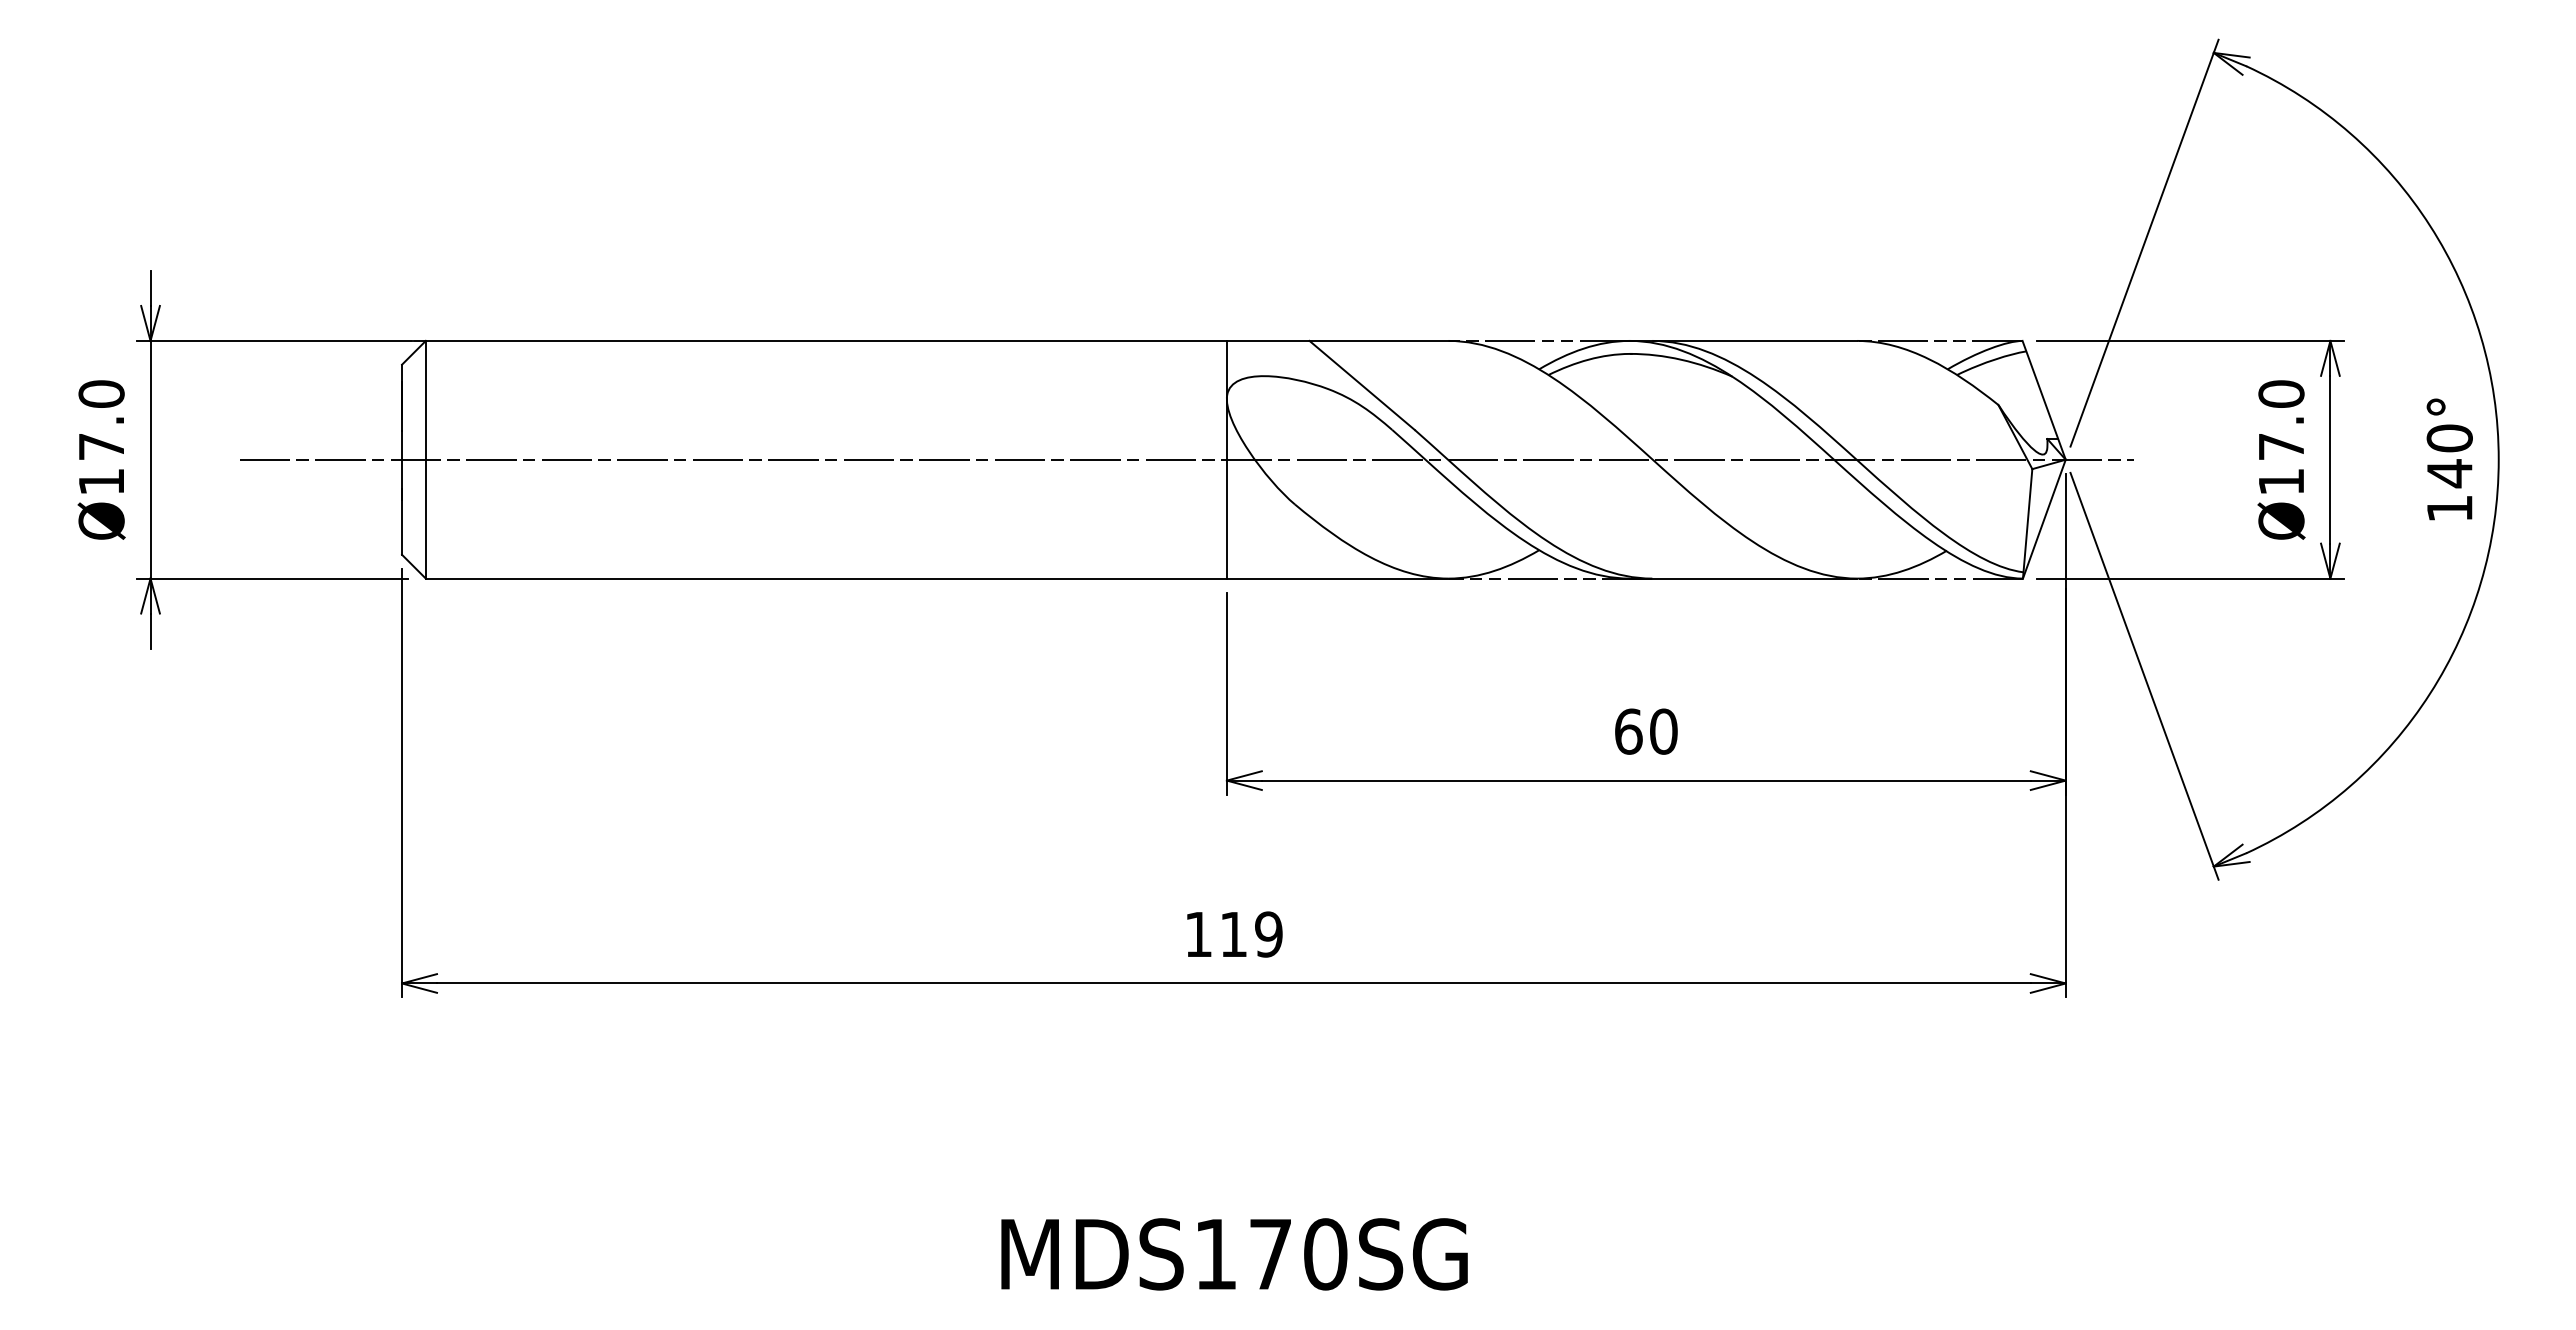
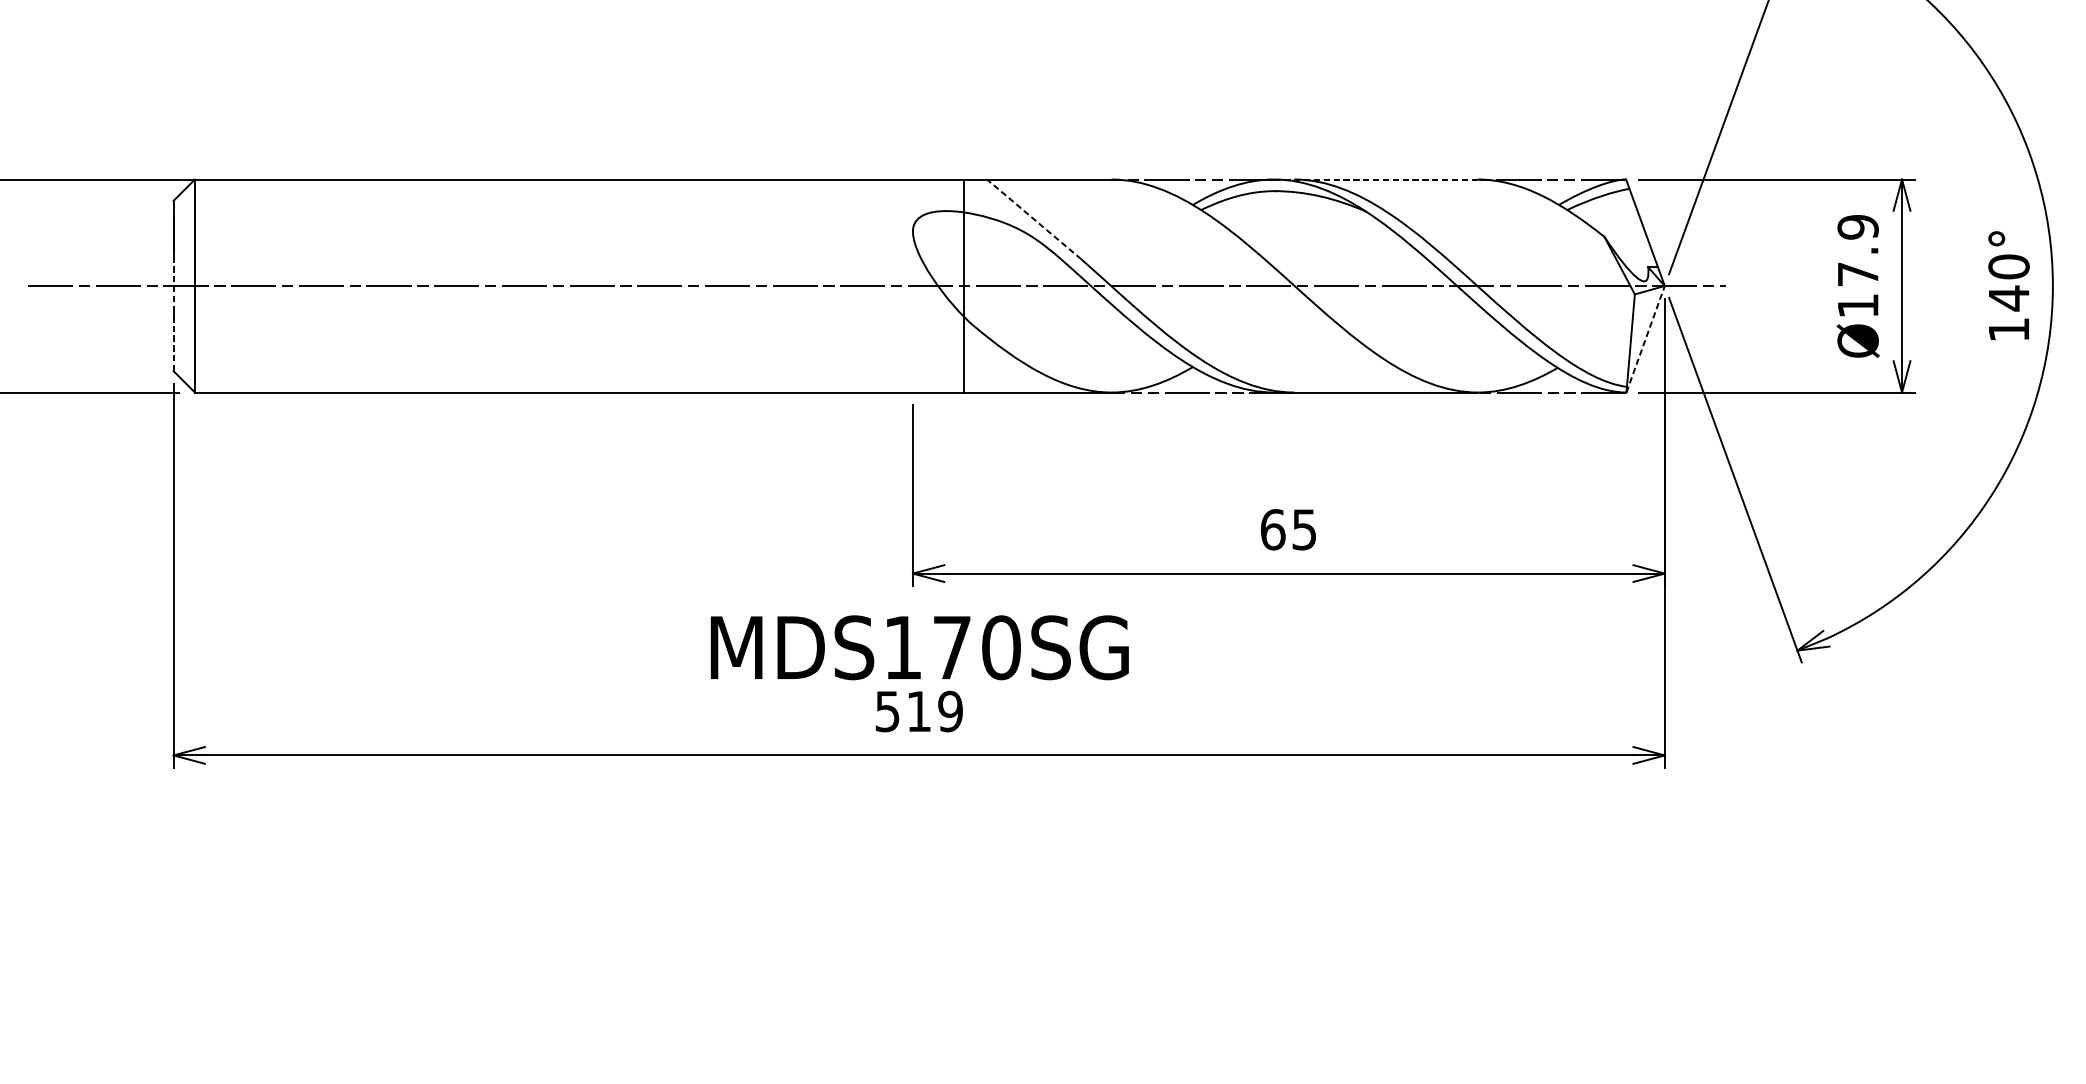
line: (1743, 340) -> (1375, 179), solid -> dashed
line: (1362, 385) -> (1034, 219), solid -> dashed
text: (2281, 394) -> (1858, 227), Ø17.0 -> Ø17.9
line: (1226, 459) -> (963, 285), moved
line: (402, 492) -> (174, 315), solid -> dashed
line: (2044, 518) -> (1645, 338), solid -> dashed
text: (1663, 731) -> (1304, 529), 60 -> 65
text: (1198, 934) -> (887, 711), 119 -> 519
text: (1234, 1254) -> (919, 647), moved

